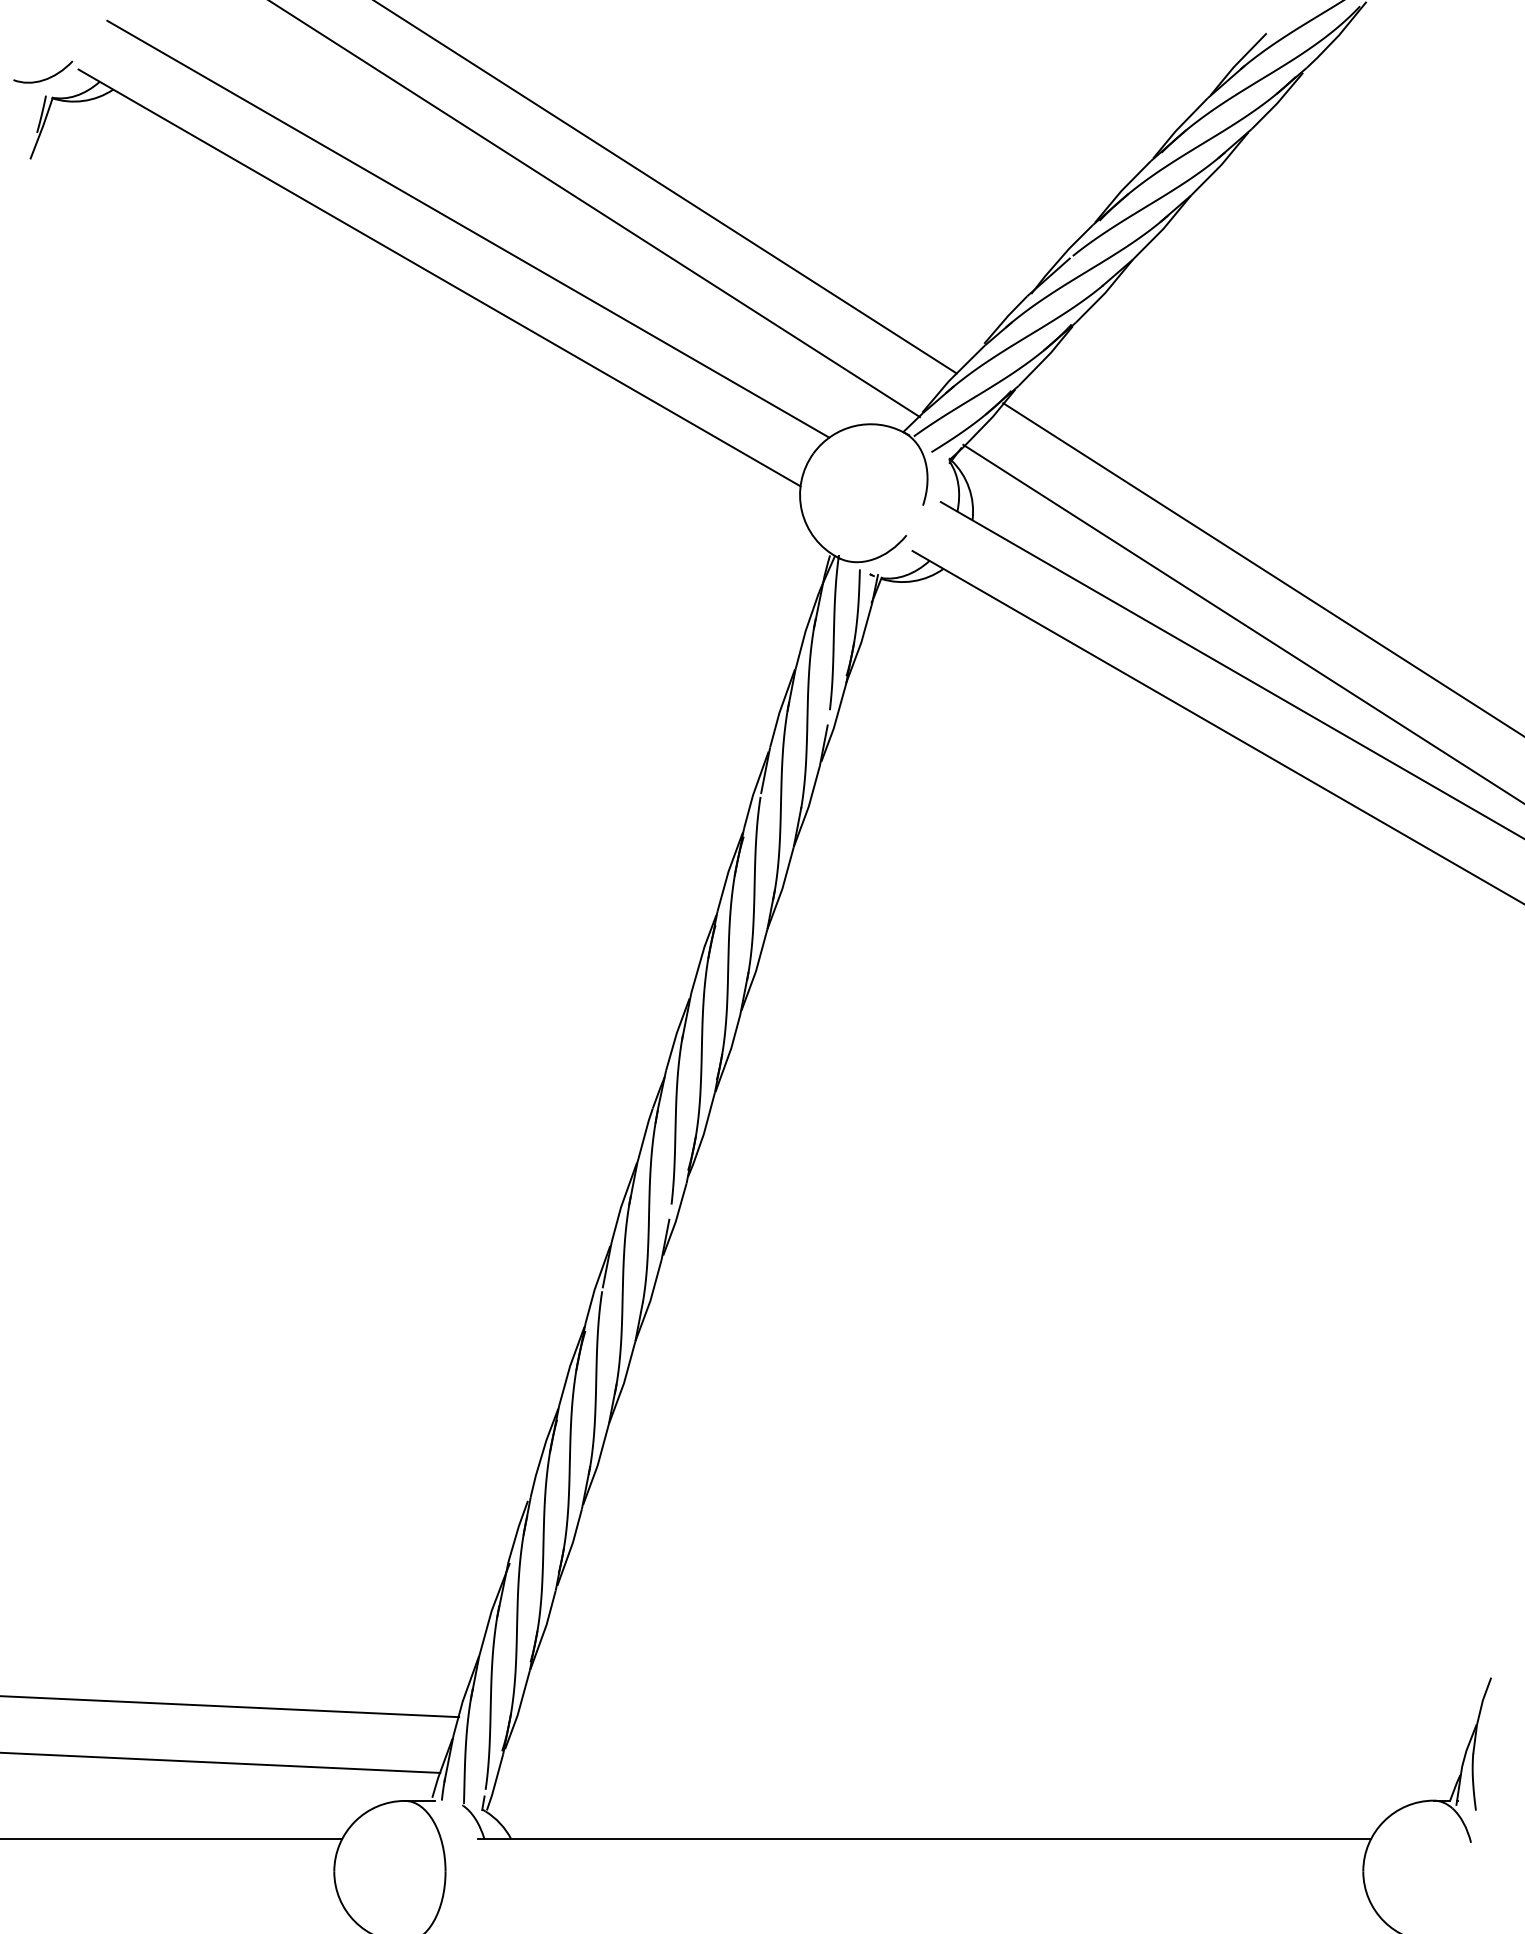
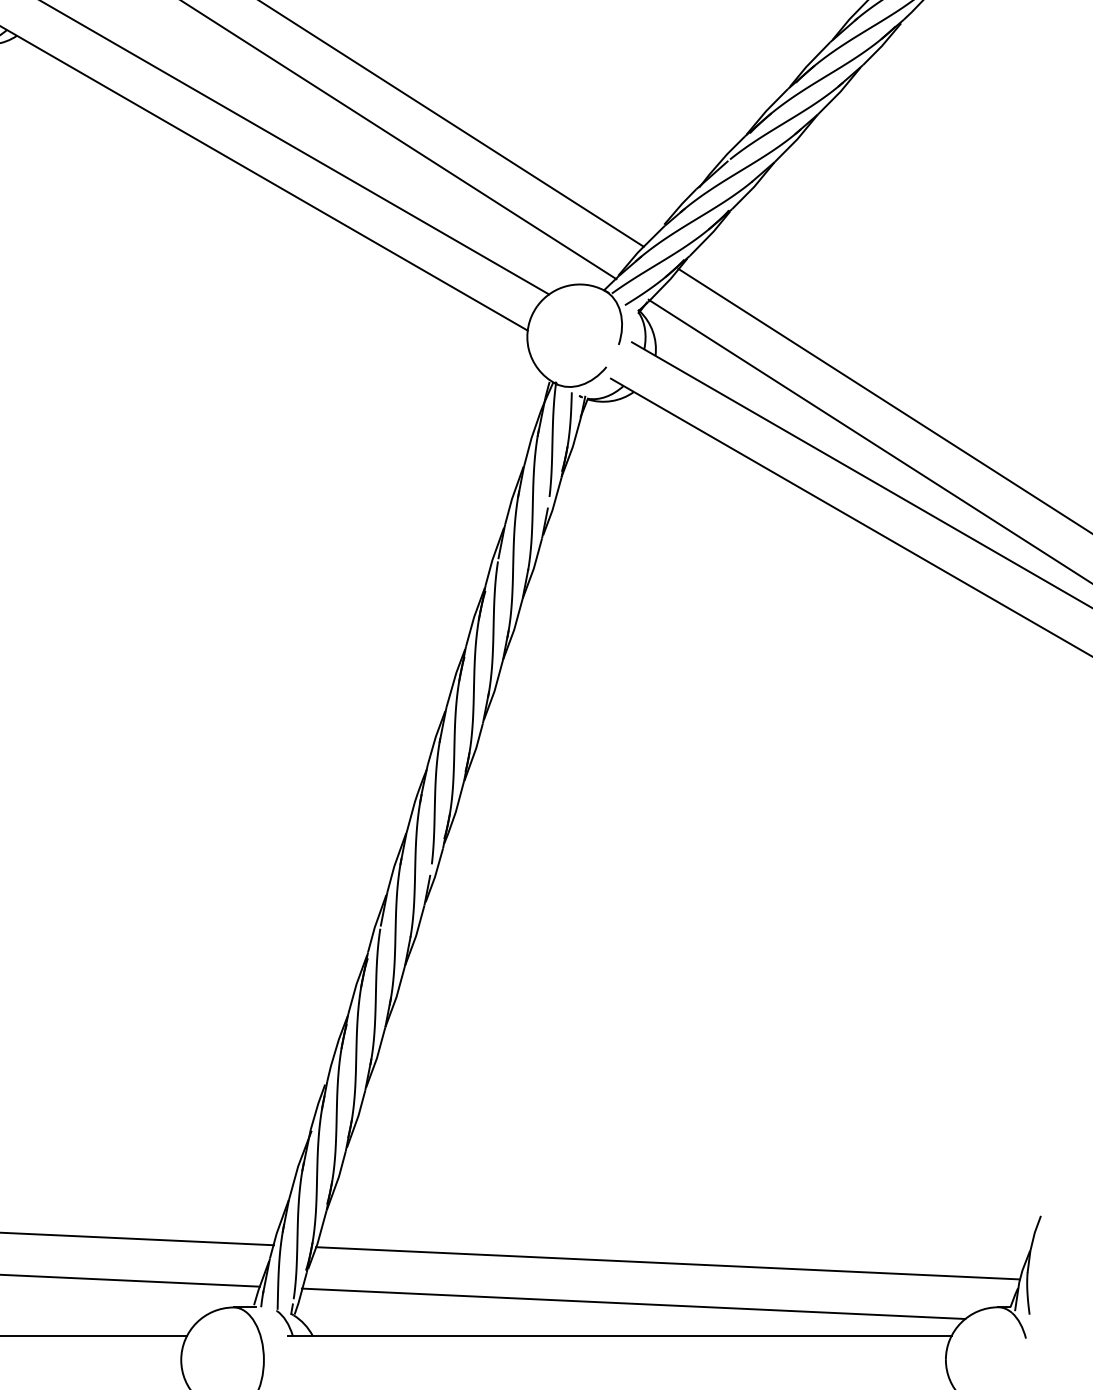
line: (989, 1741) -> (668, 1263), added
line: (942, 1795) -> (633, 1303), added

